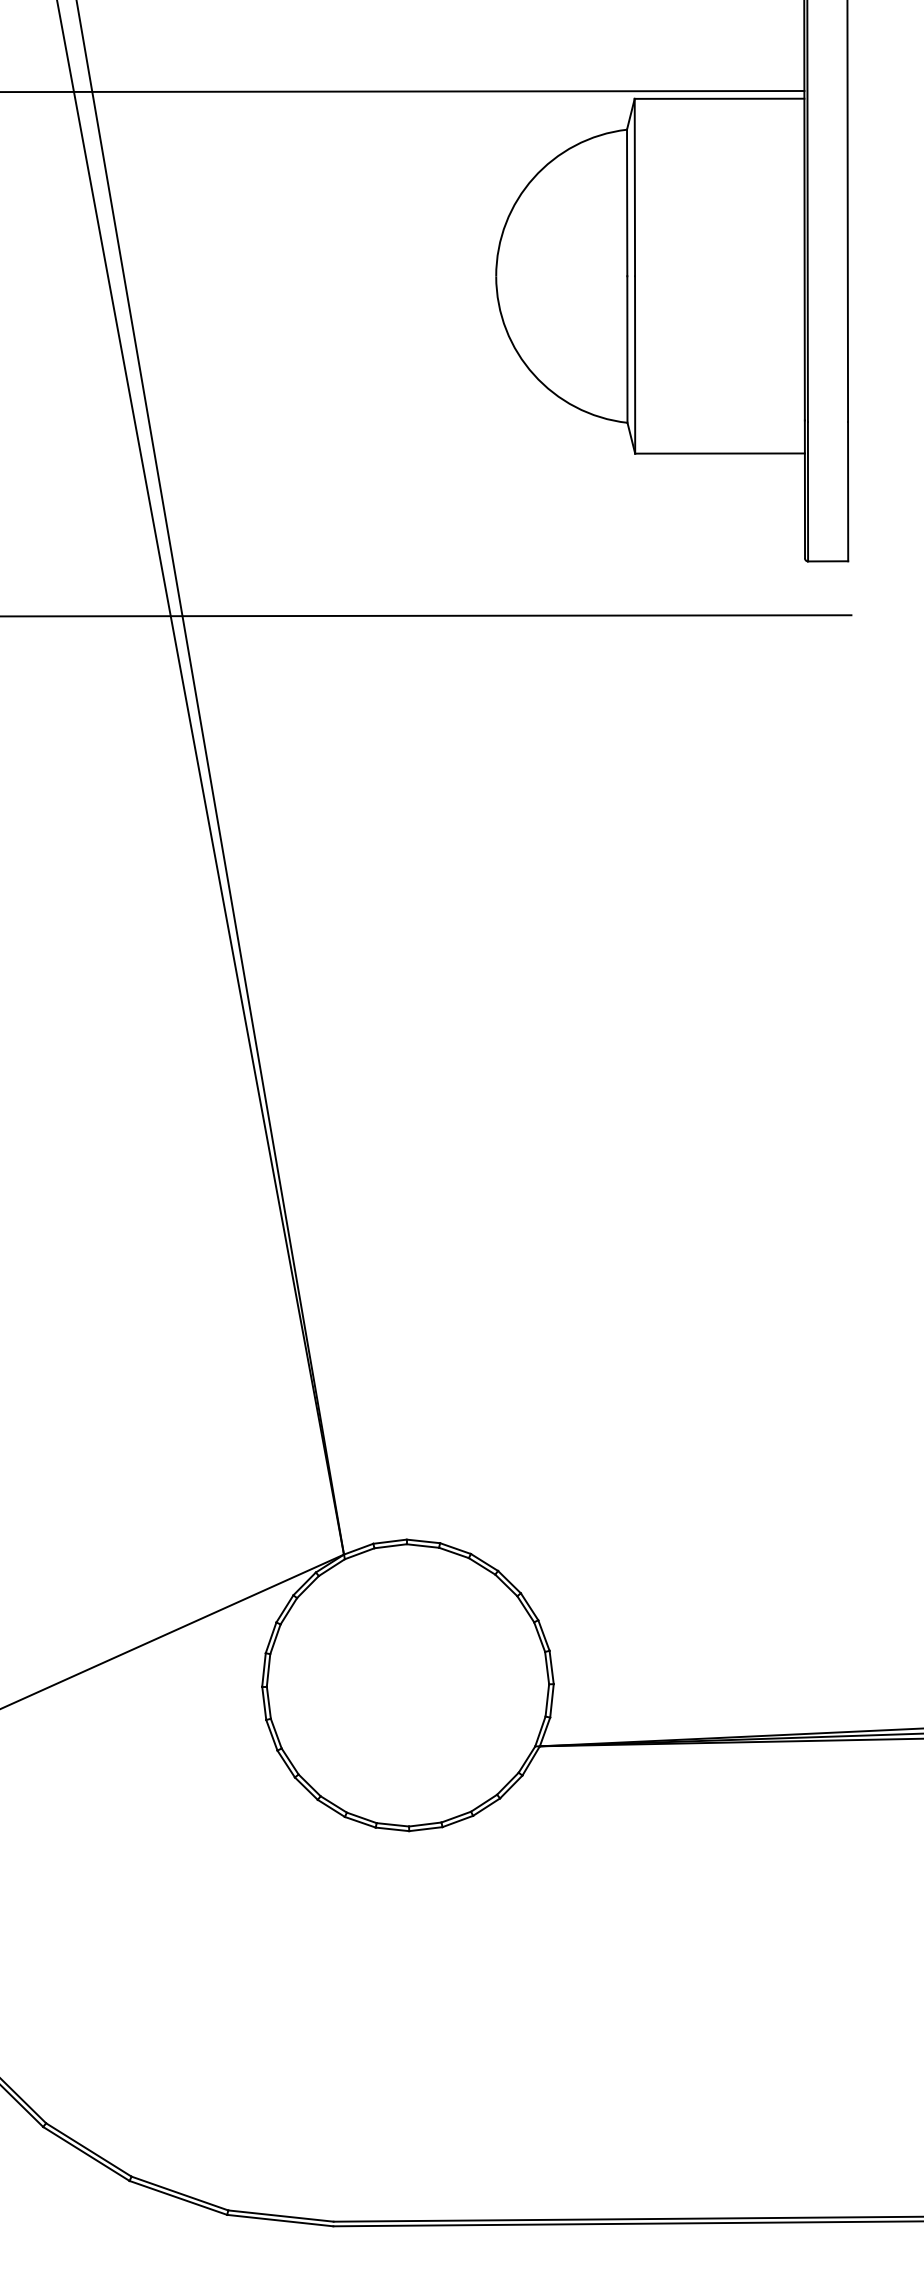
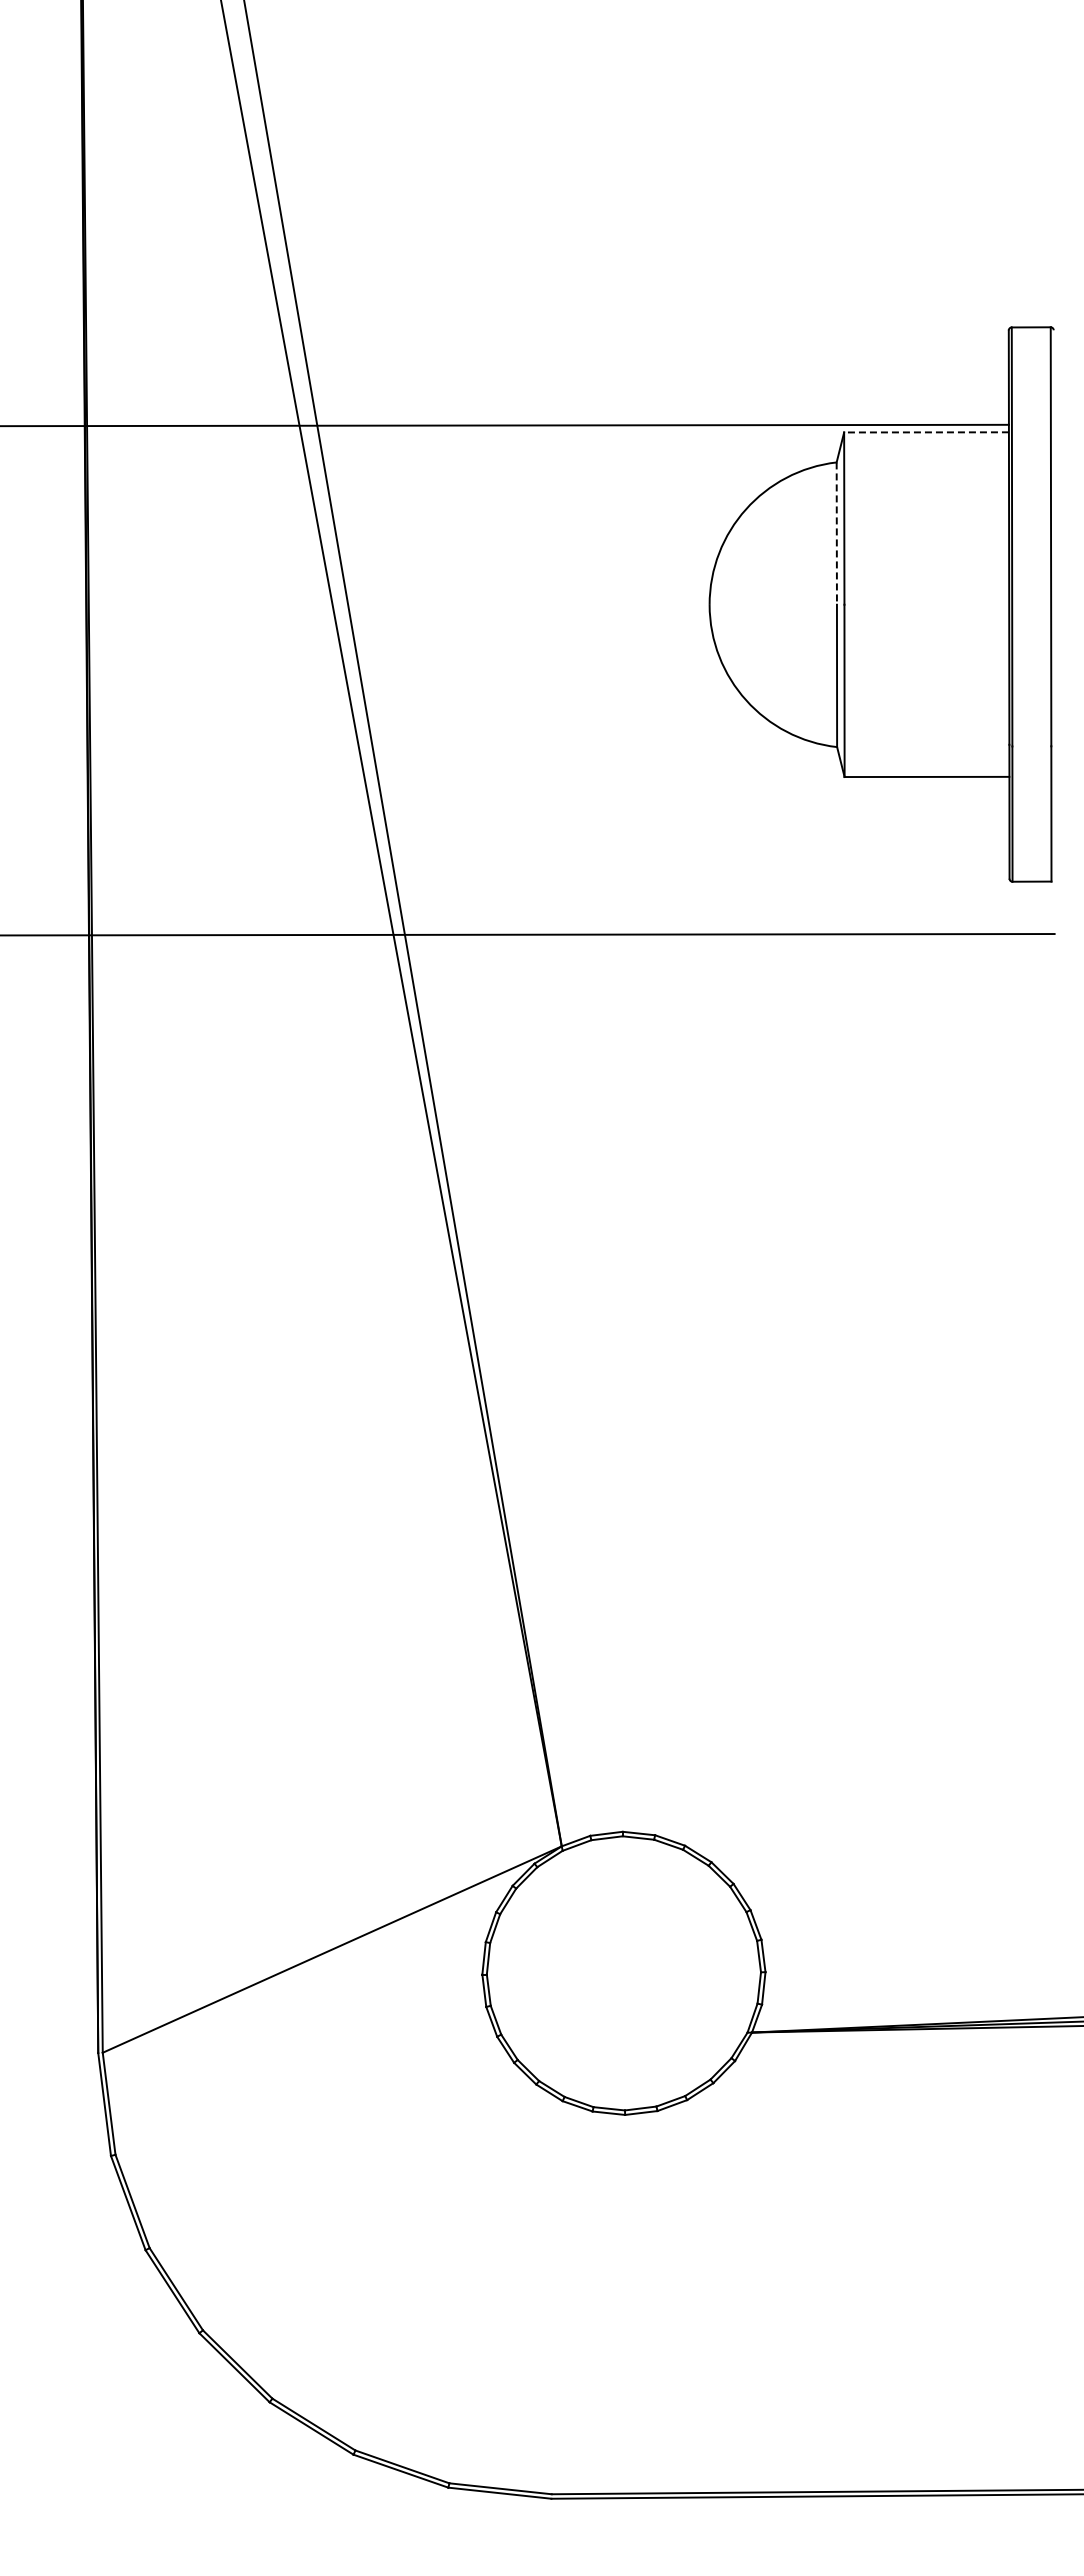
line: (719, 98) -> (926, 432), solid -> dashed
line: (626, 203) -> (836, 534), solid -> dashed

